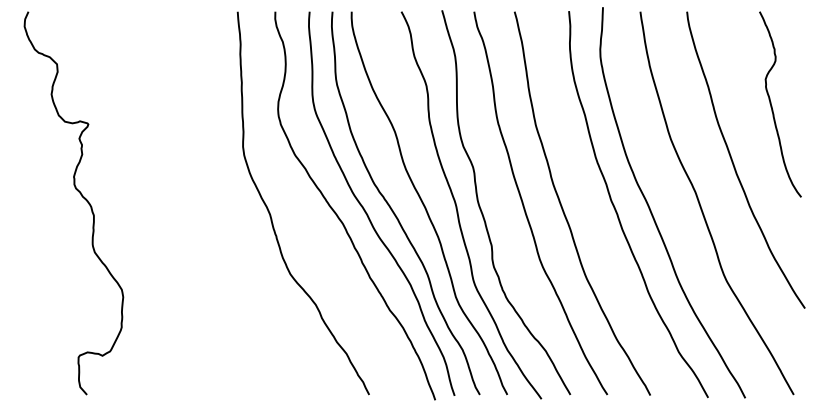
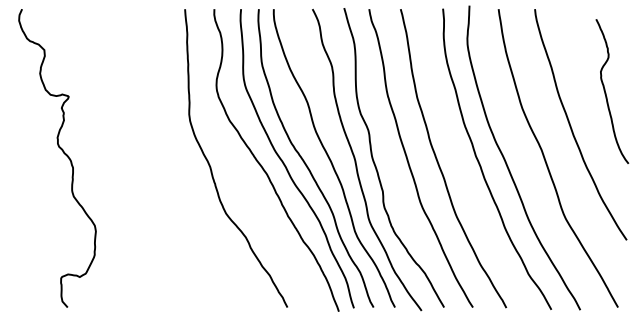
curve: (772, 105) -> (606, 92), moved

